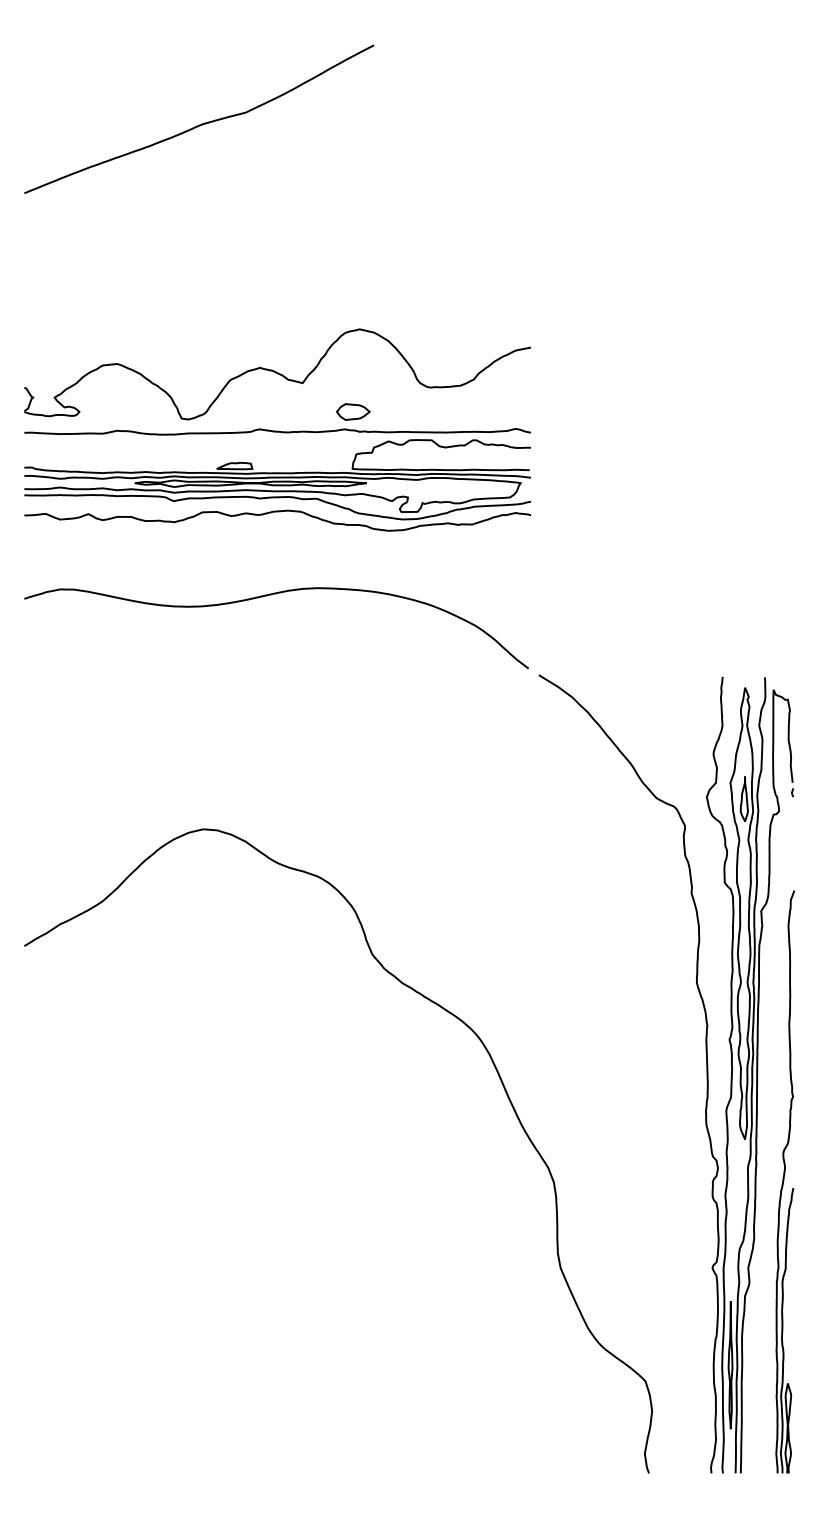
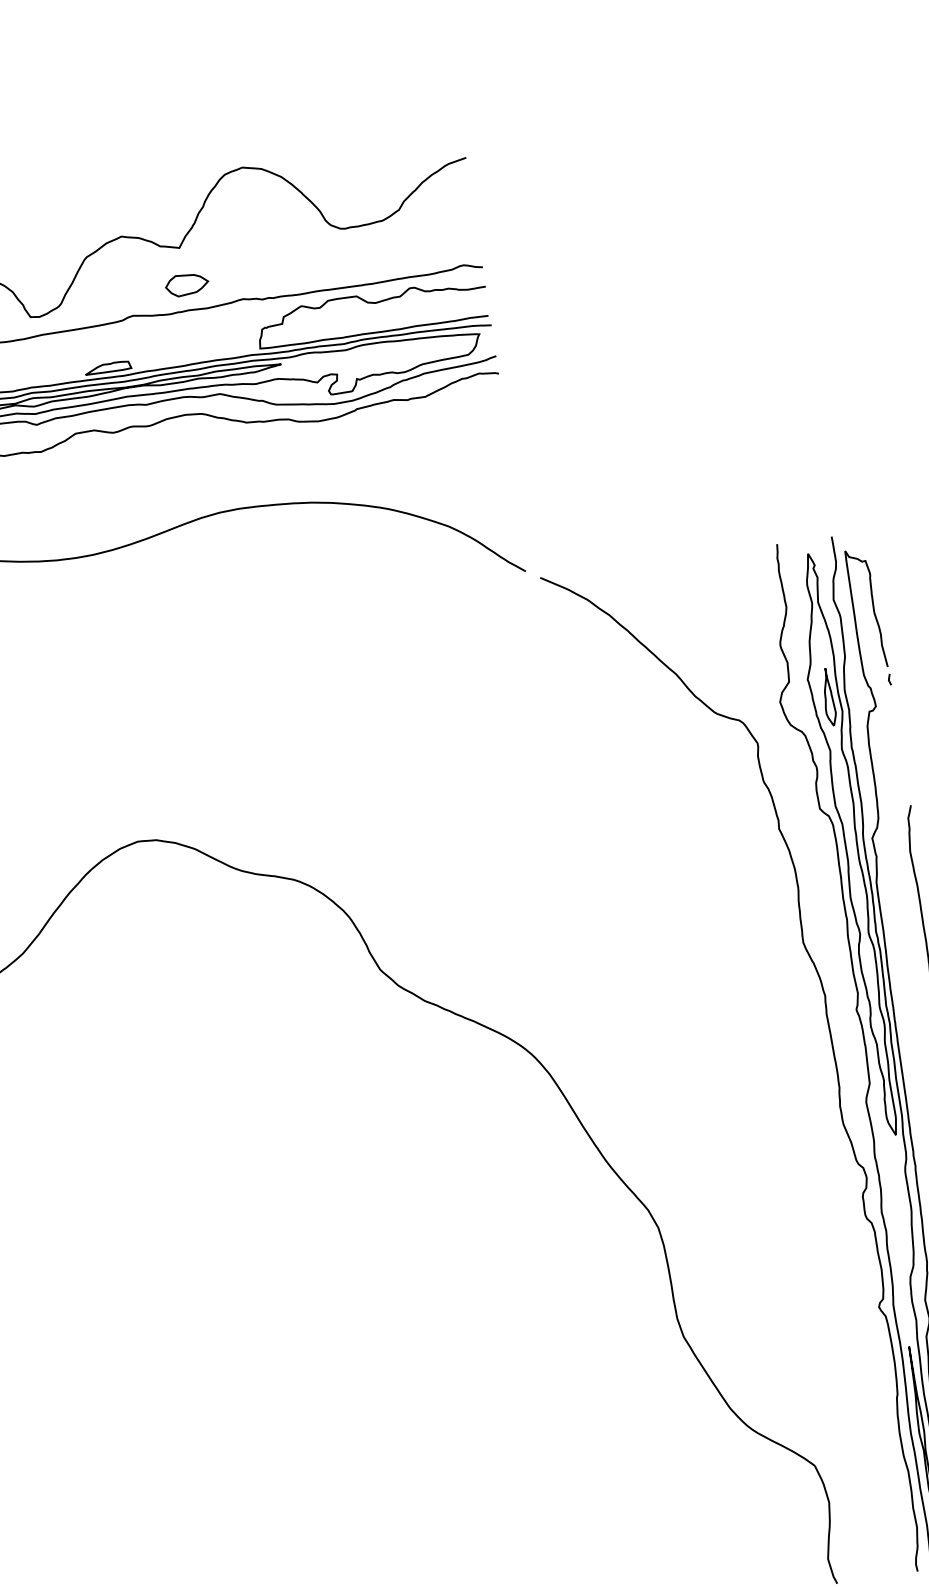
part: (353, 411) -> (187, 284), moved

